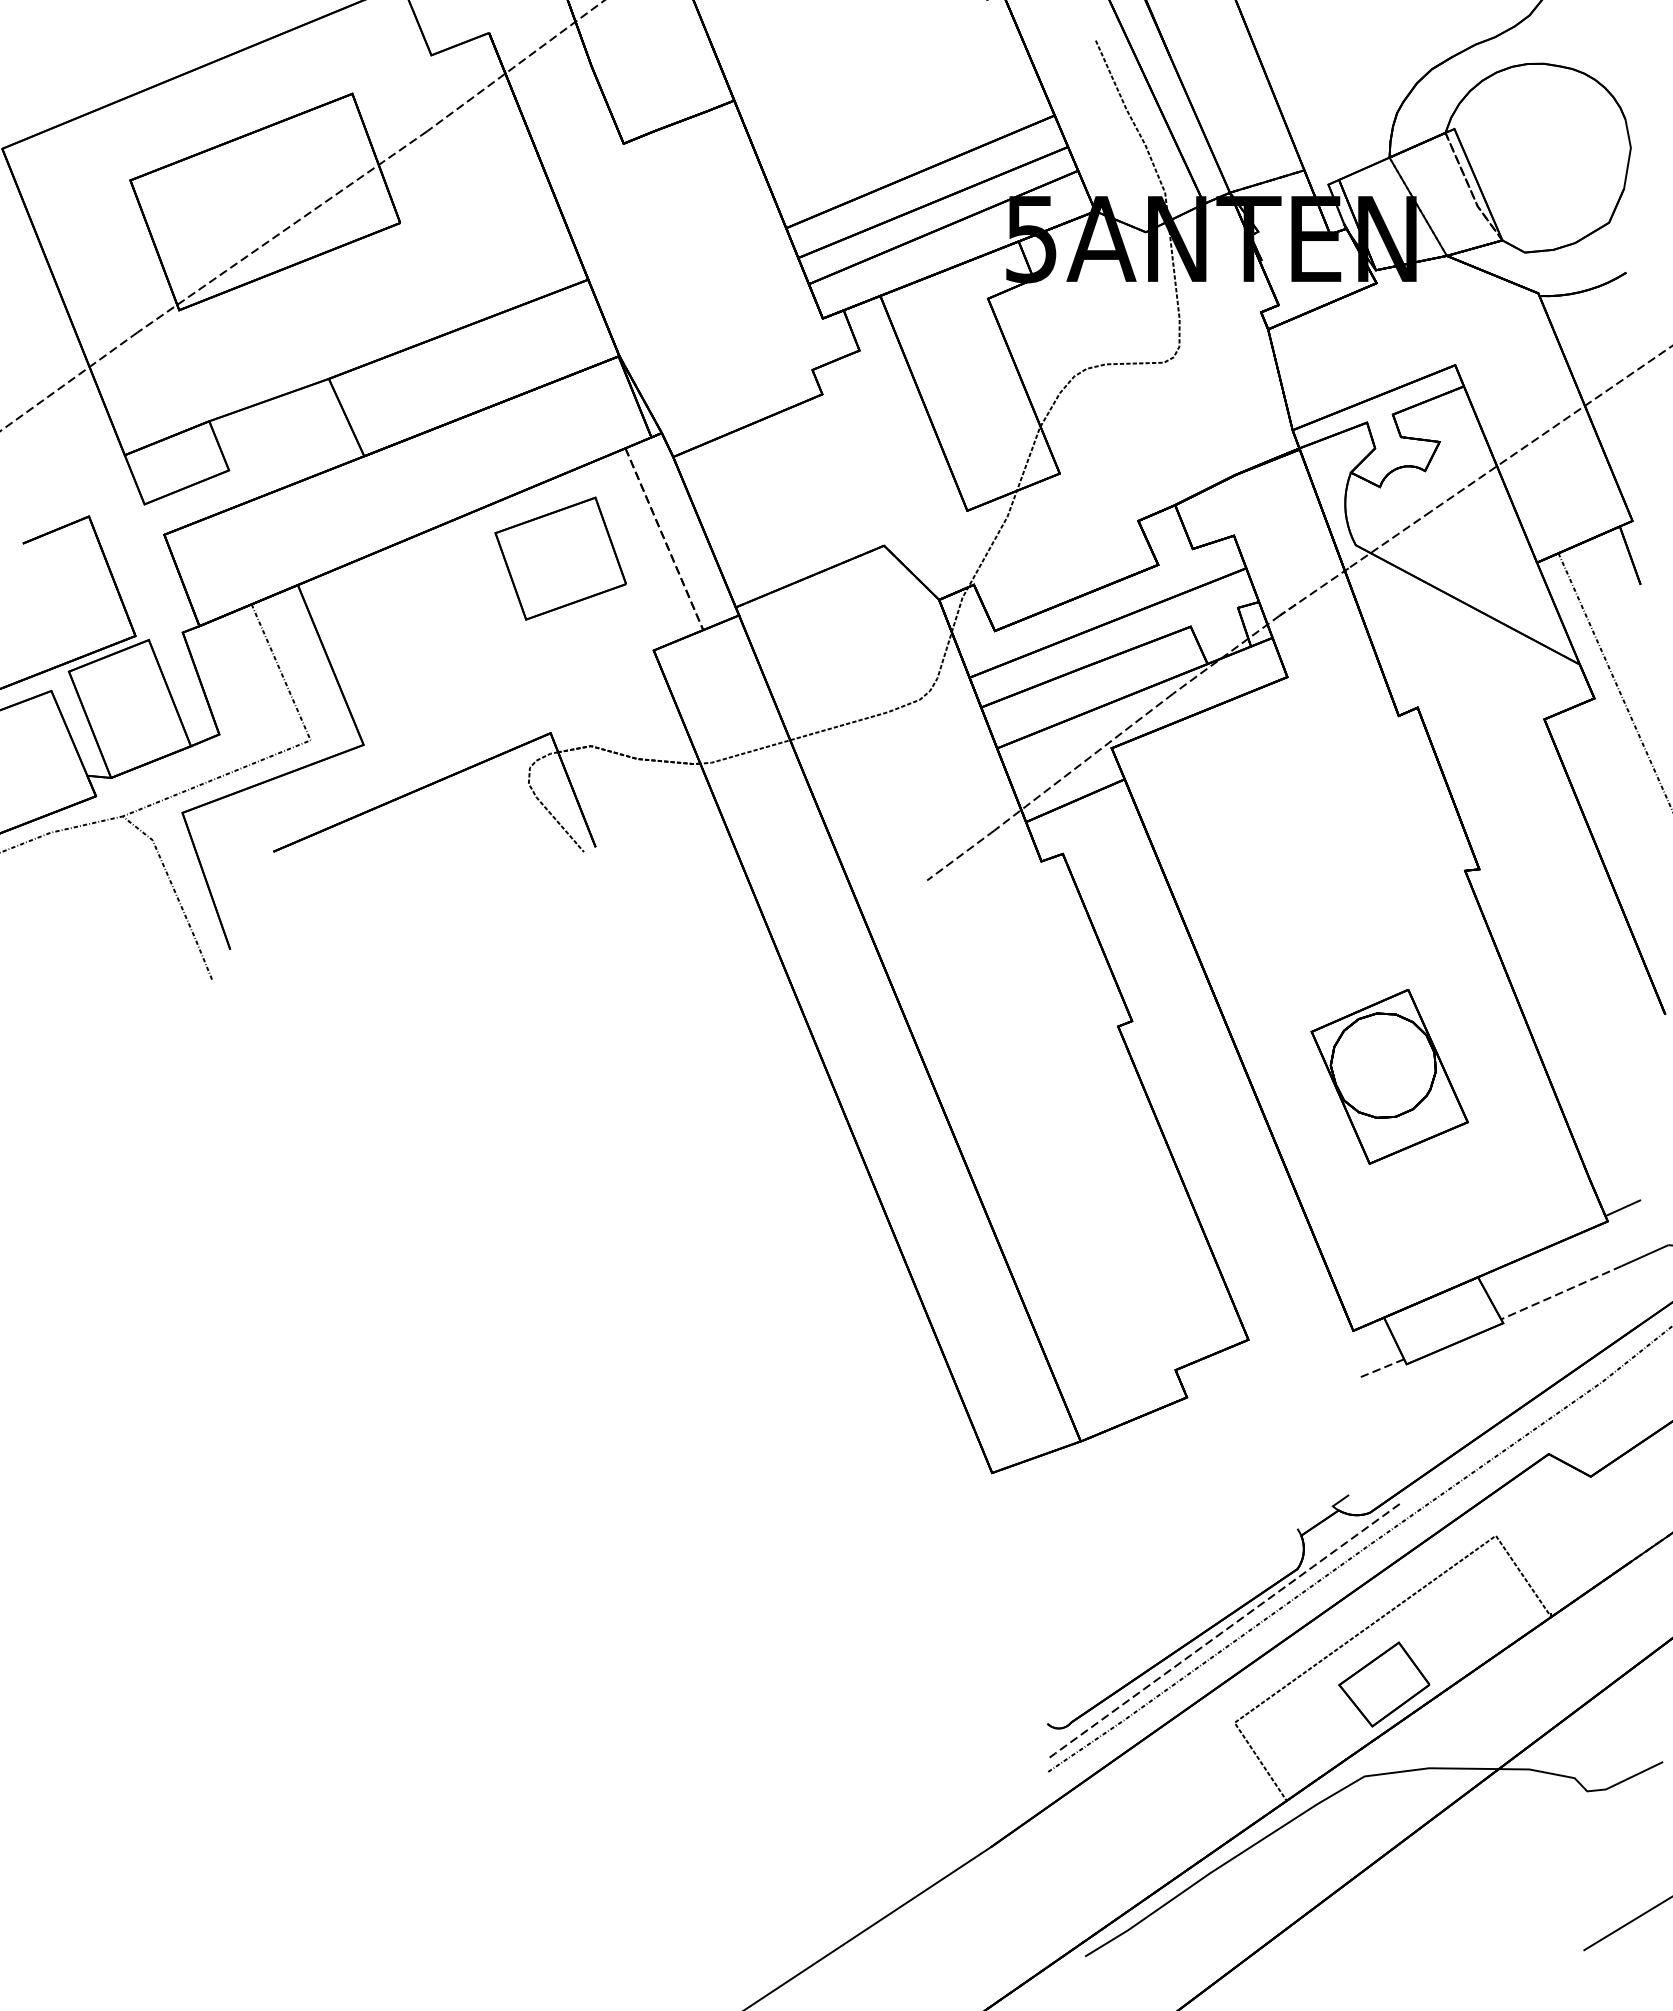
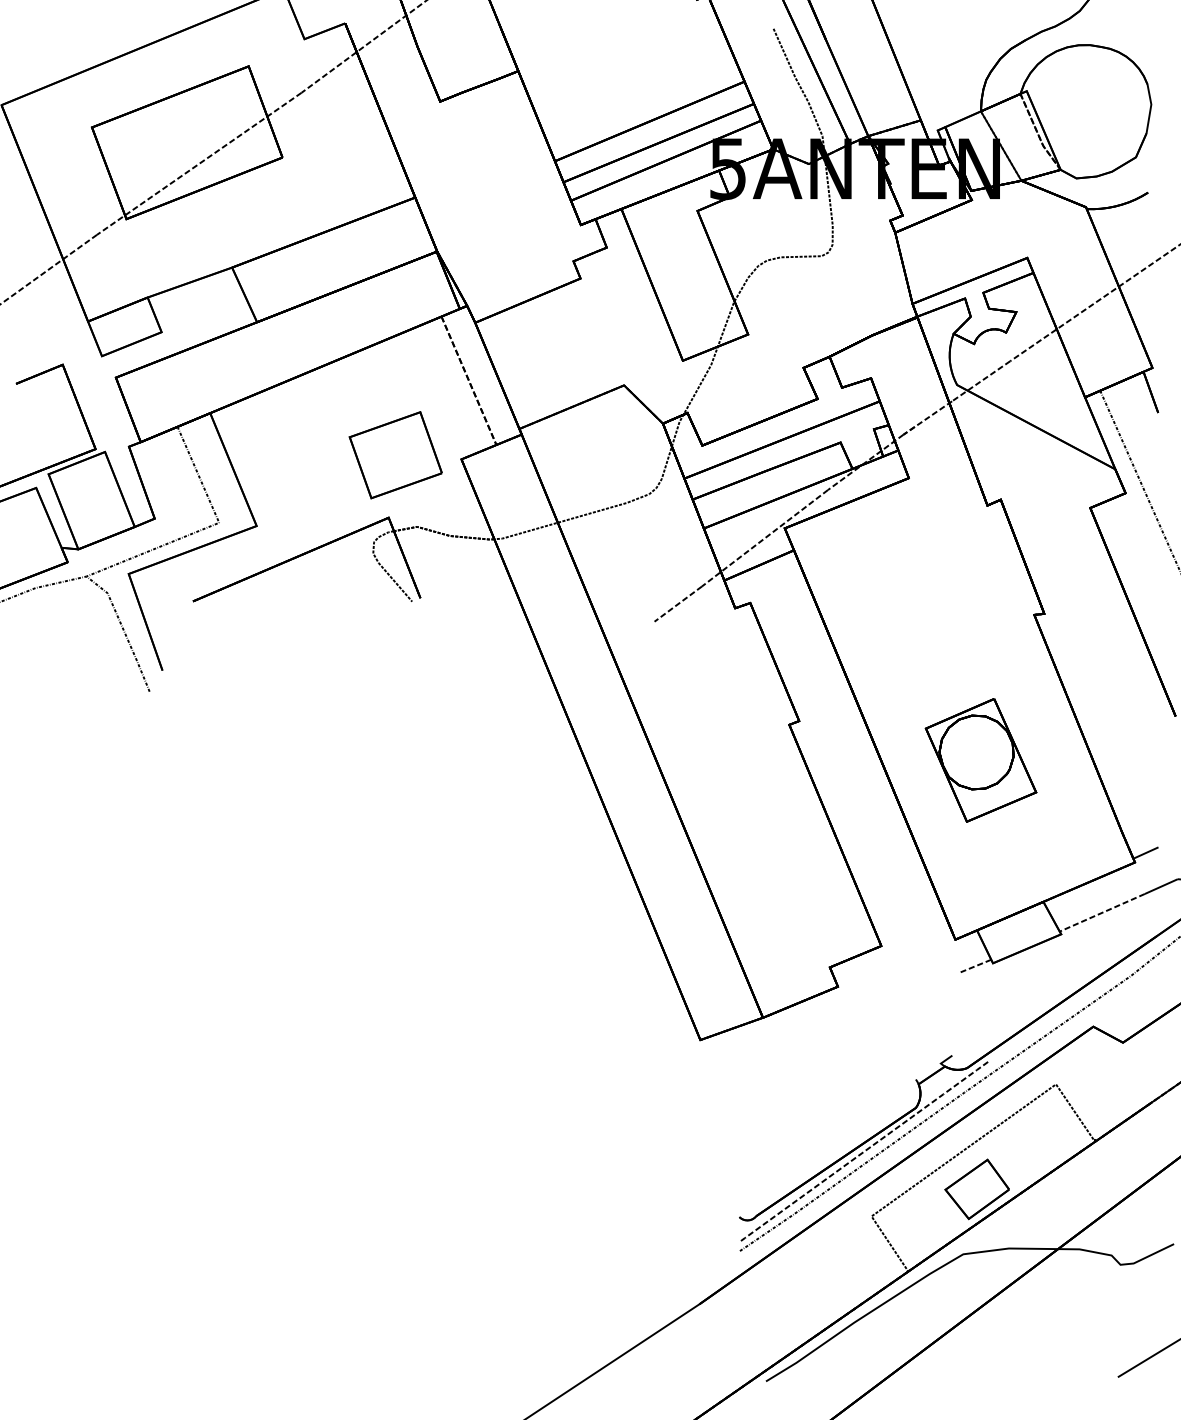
part: (560, 558) -> (395, 455), moved

